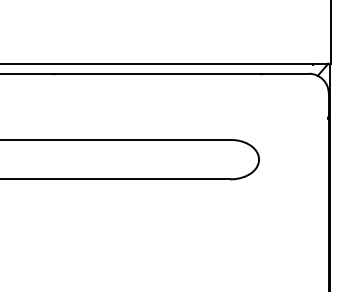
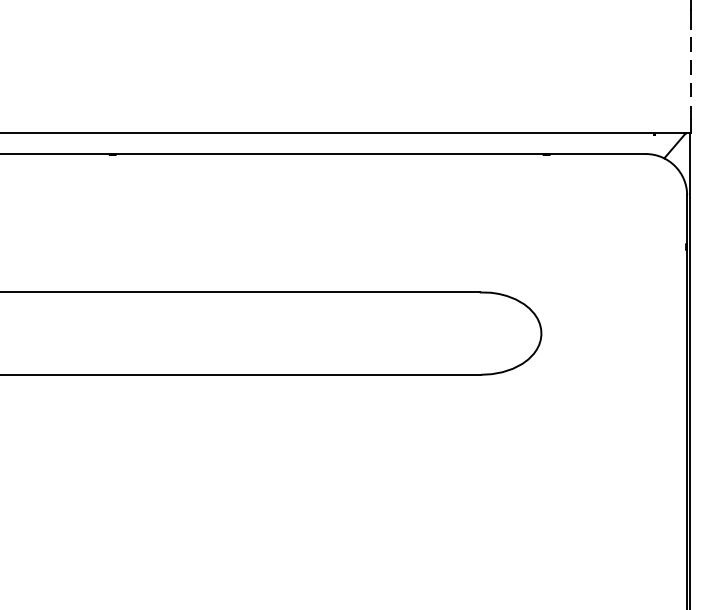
line: (330, 35) -> (690, 74), solid -> dashed

